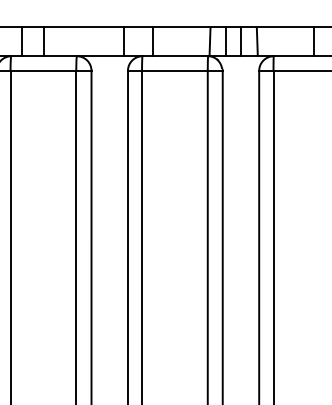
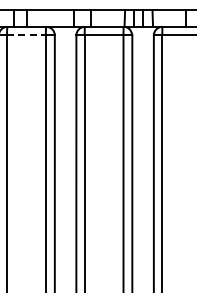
line: (43, 70) -> (26, 35), solid -> dashed

